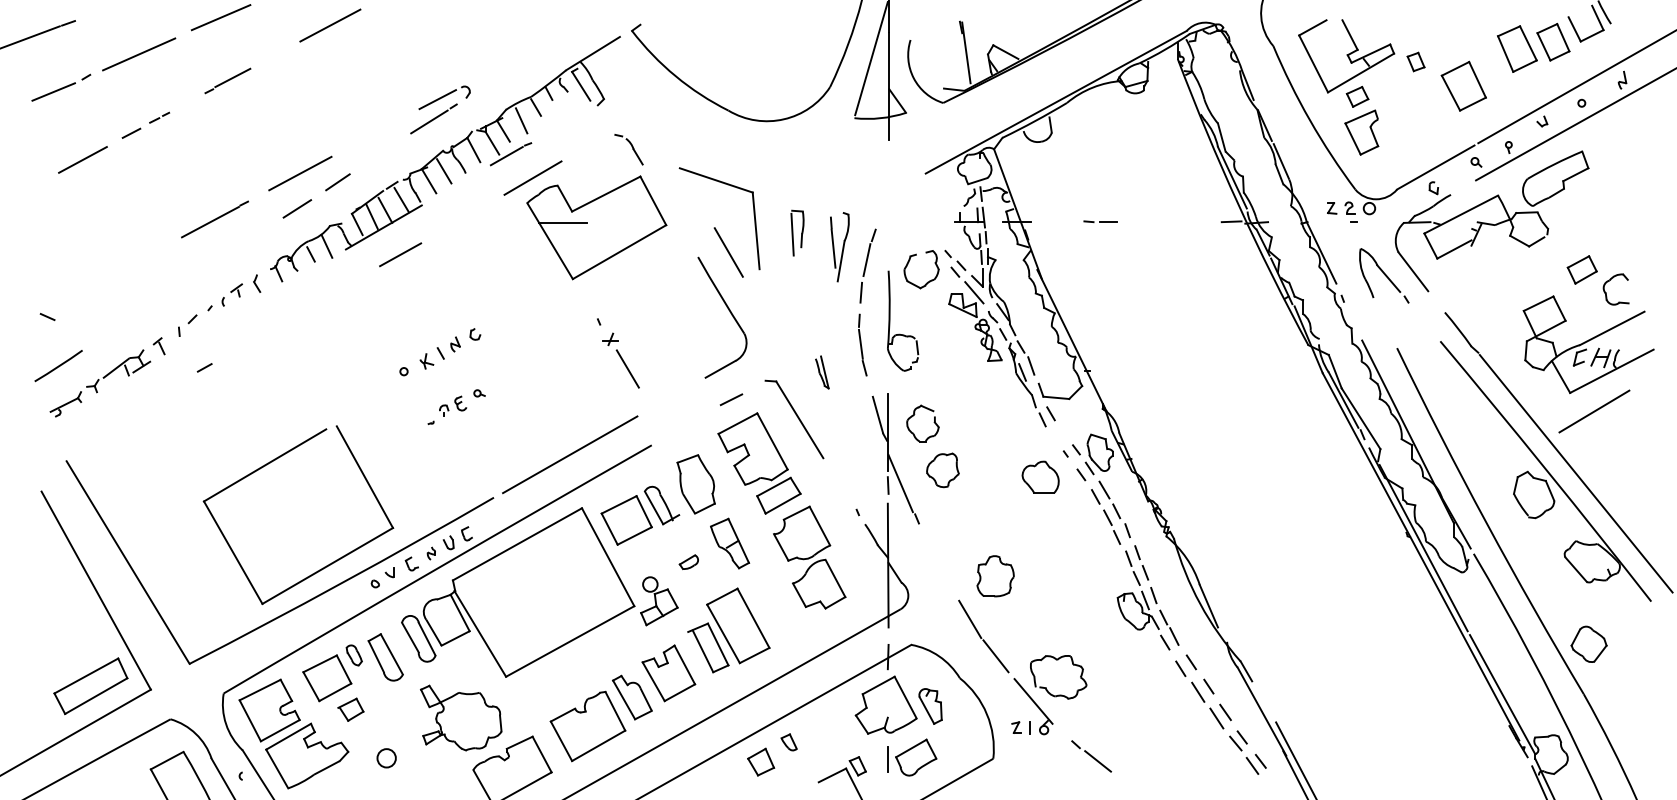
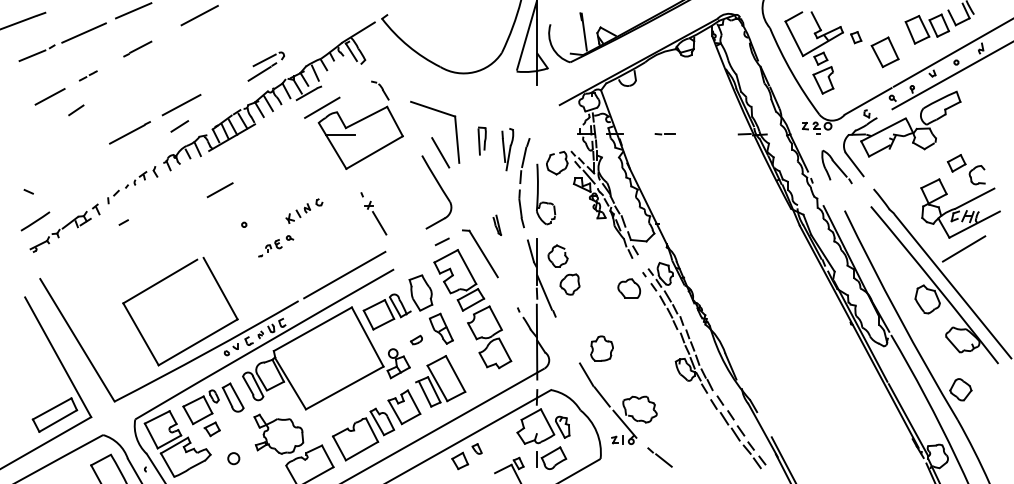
part: (146, 124) -> (88, 75), size x0.6
line: (338, 182) -> (76, 110), moved
line: (399, 255) -> (219, 190), moved
part: (450, 347) -> (304, 210), moved

